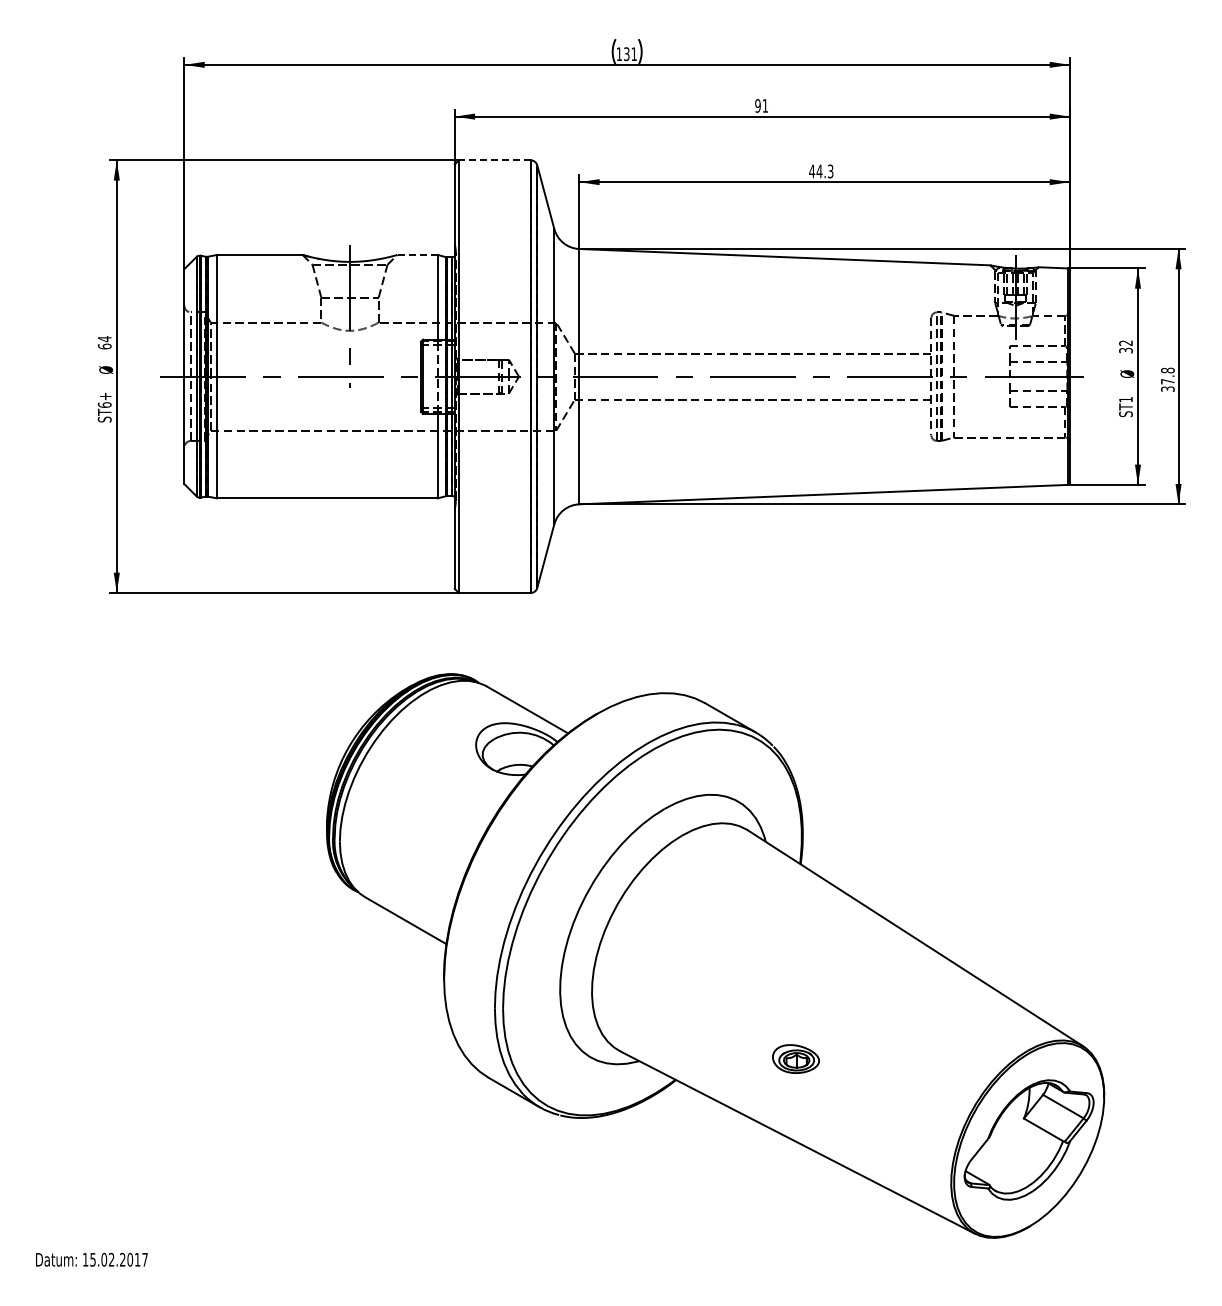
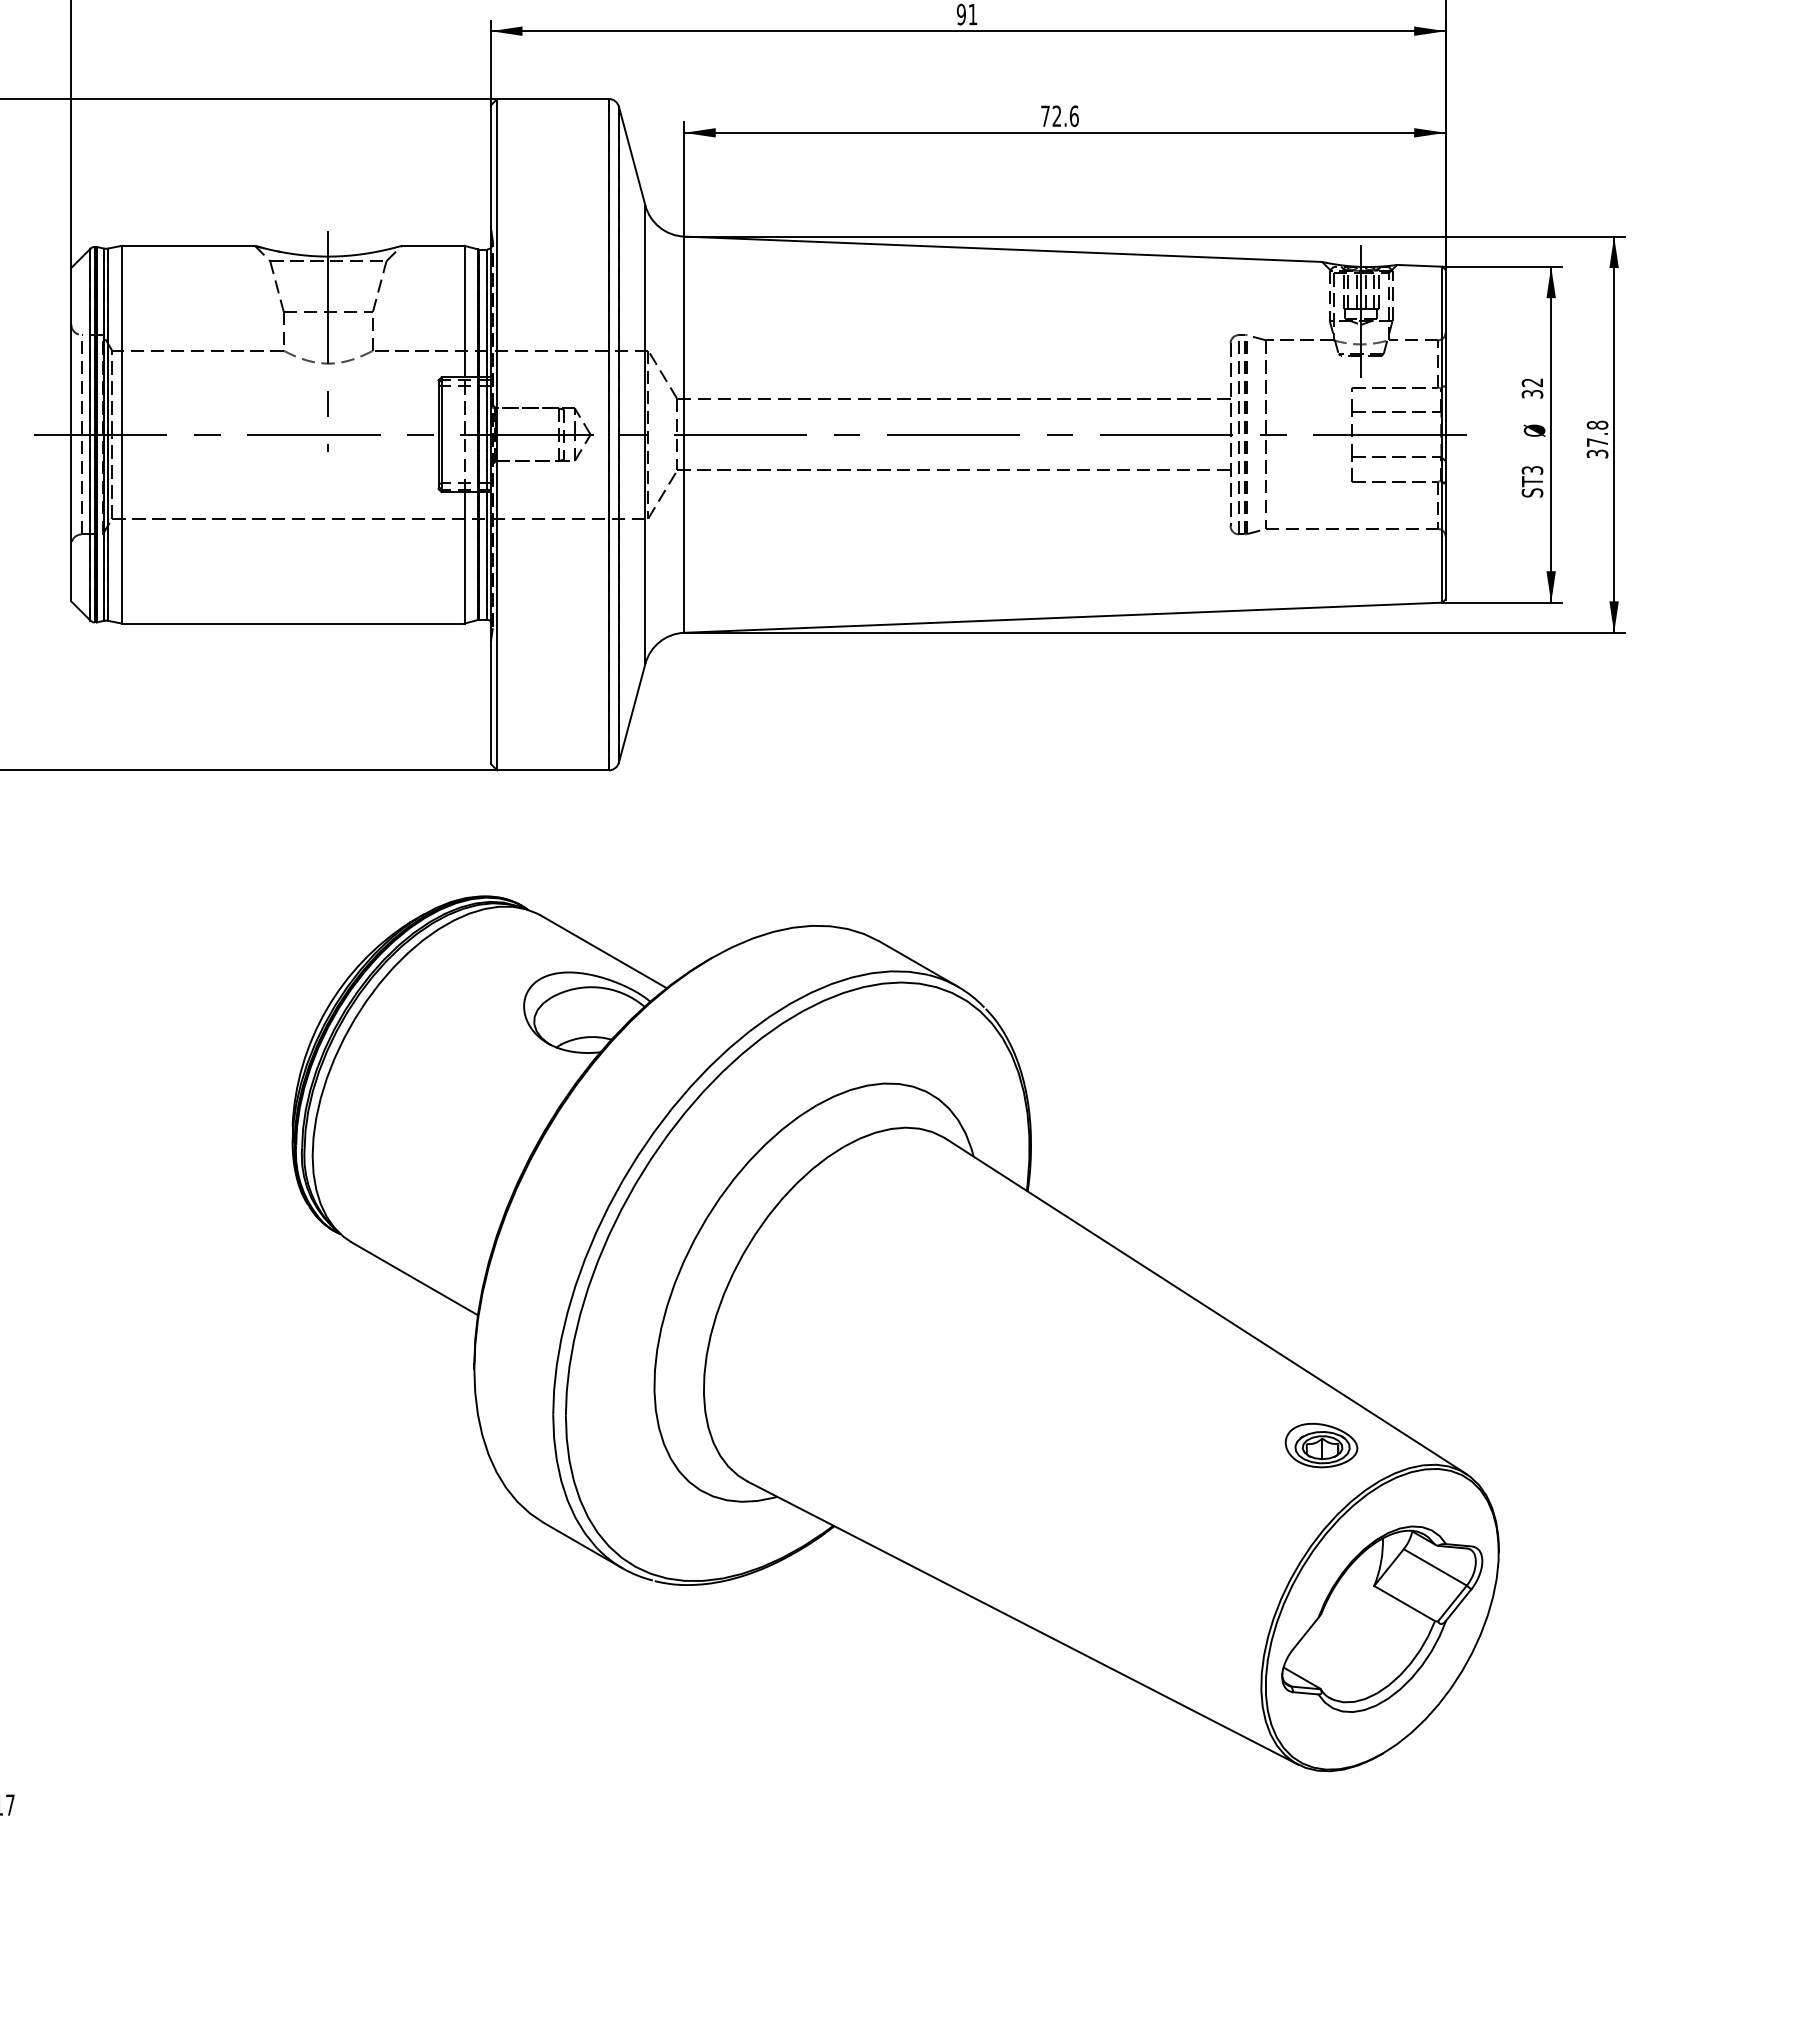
line: (494, 160) -> (552, 99), dashed -> solid
text: (821, 171) -> (1060, 116), 44.3 -> 72.6
line: (417, 254) -> (433, 245), dashed -> solid
text: (1125, 399) -> (1531, 470), ST1 -> ST3
part: (795, 1058) -> (1320, 1444), moved

